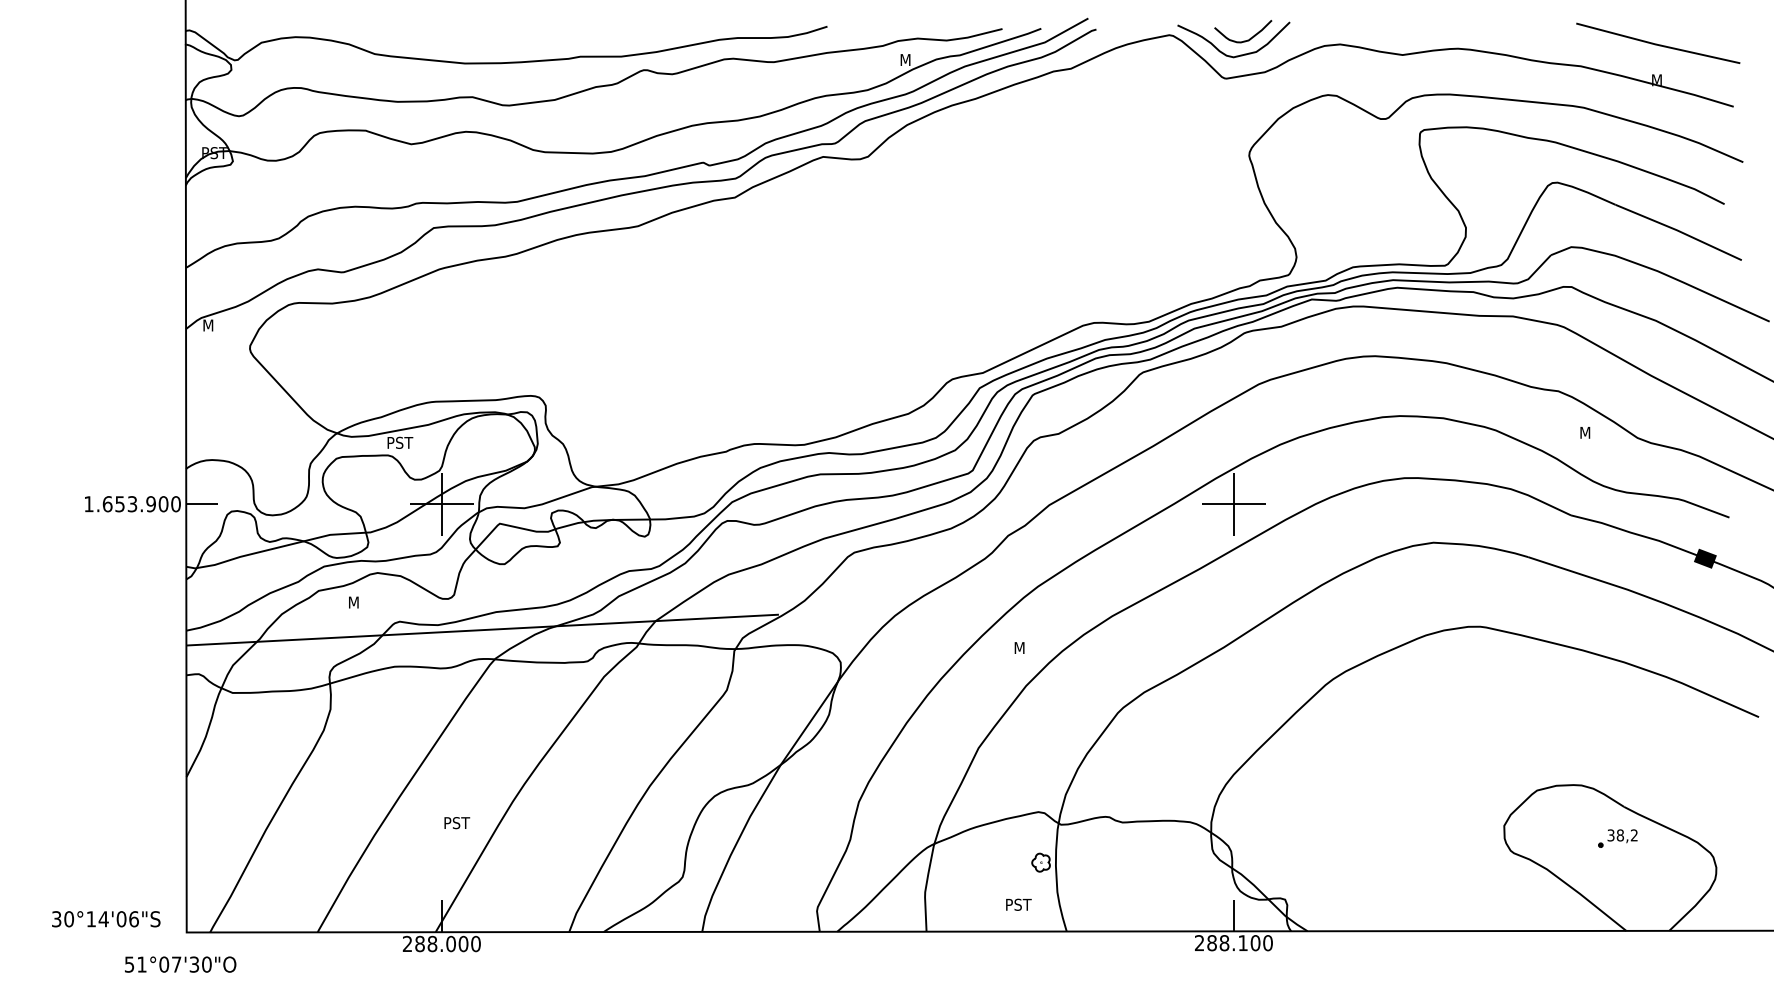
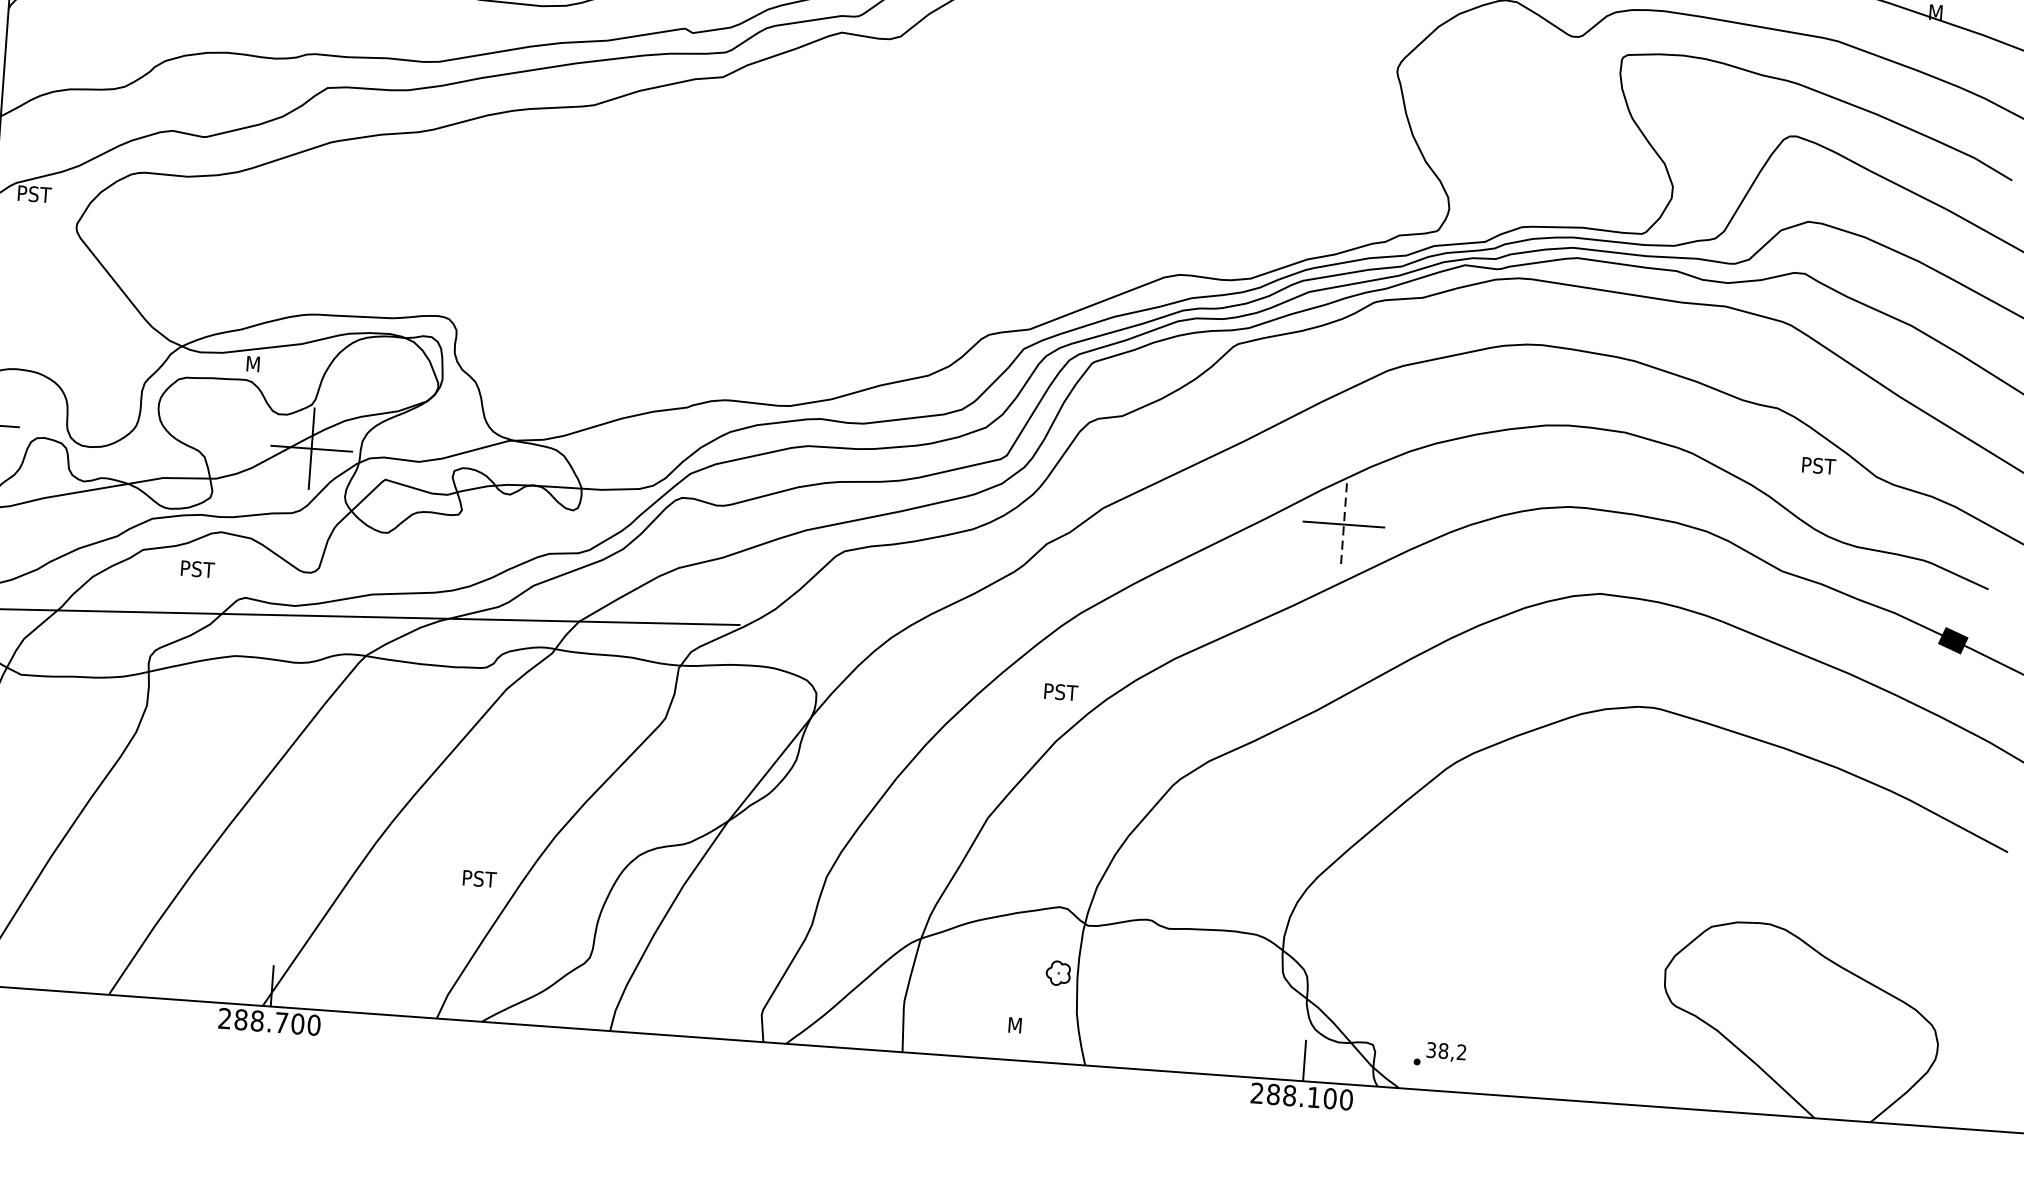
text: (216, 325) -> (35, 194), M -> PST
text: (1593, 432) -> (1819, 465), M -> PST
text: (401, 442) -> (265, 364), PST -> M
line: (1233, 504) -> (1343, 524), solid -> dashed
text: (362, 602) -> (198, 569), M -> PST
text: (1028, 648) -> (1062, 692), M -> PST
text: (457, 823) -> (480, 879), moved
part: (1617, 838) -> (1439, 1054), moved
text: (1019, 904) -> (1026, 1025), PST -> M
text: (450, 943) -> (280, 1022), 288.000 -> 288.700

